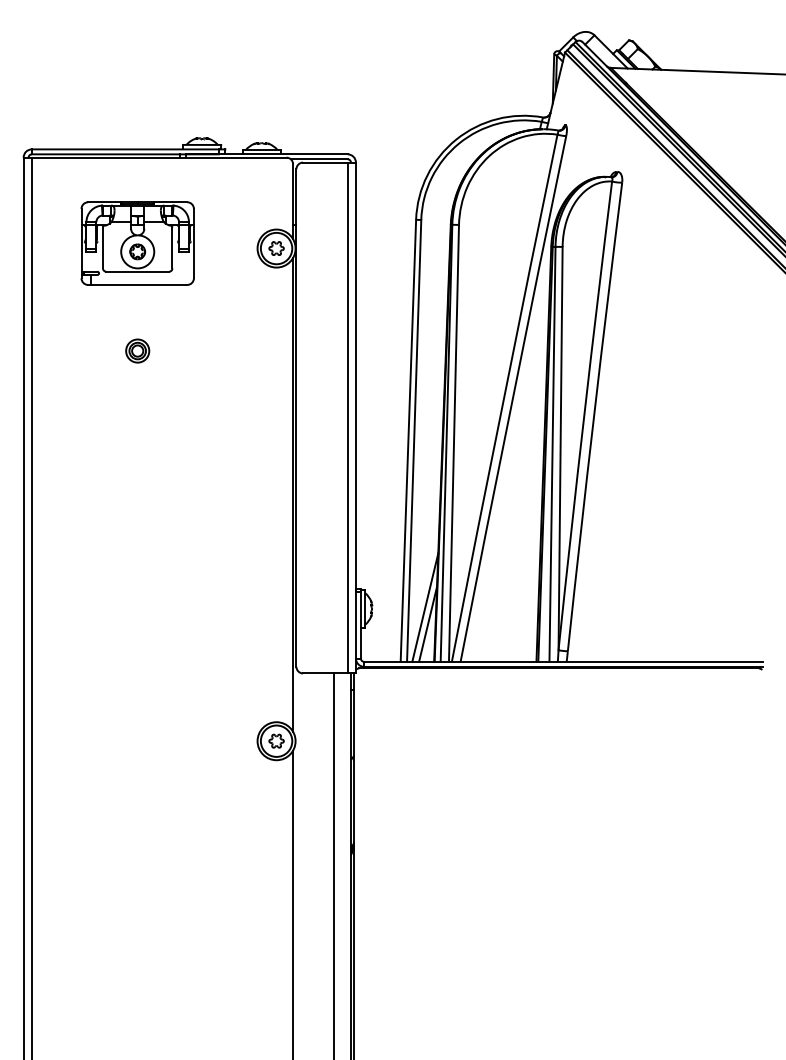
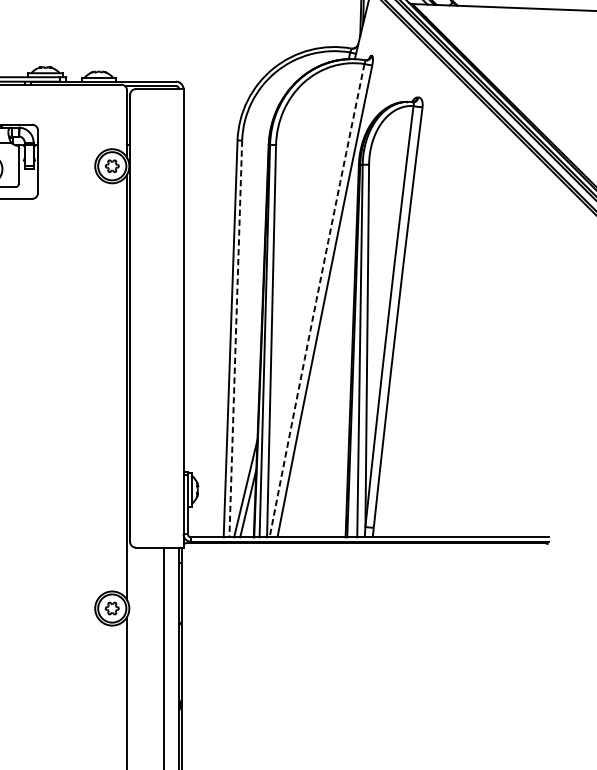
arc: (503, 398) -> (316, 300), solid -> dashed
line: (347, 417) -> (175, 317), removed
line: (414, 441) -> (236, 339), solid -> dashed

